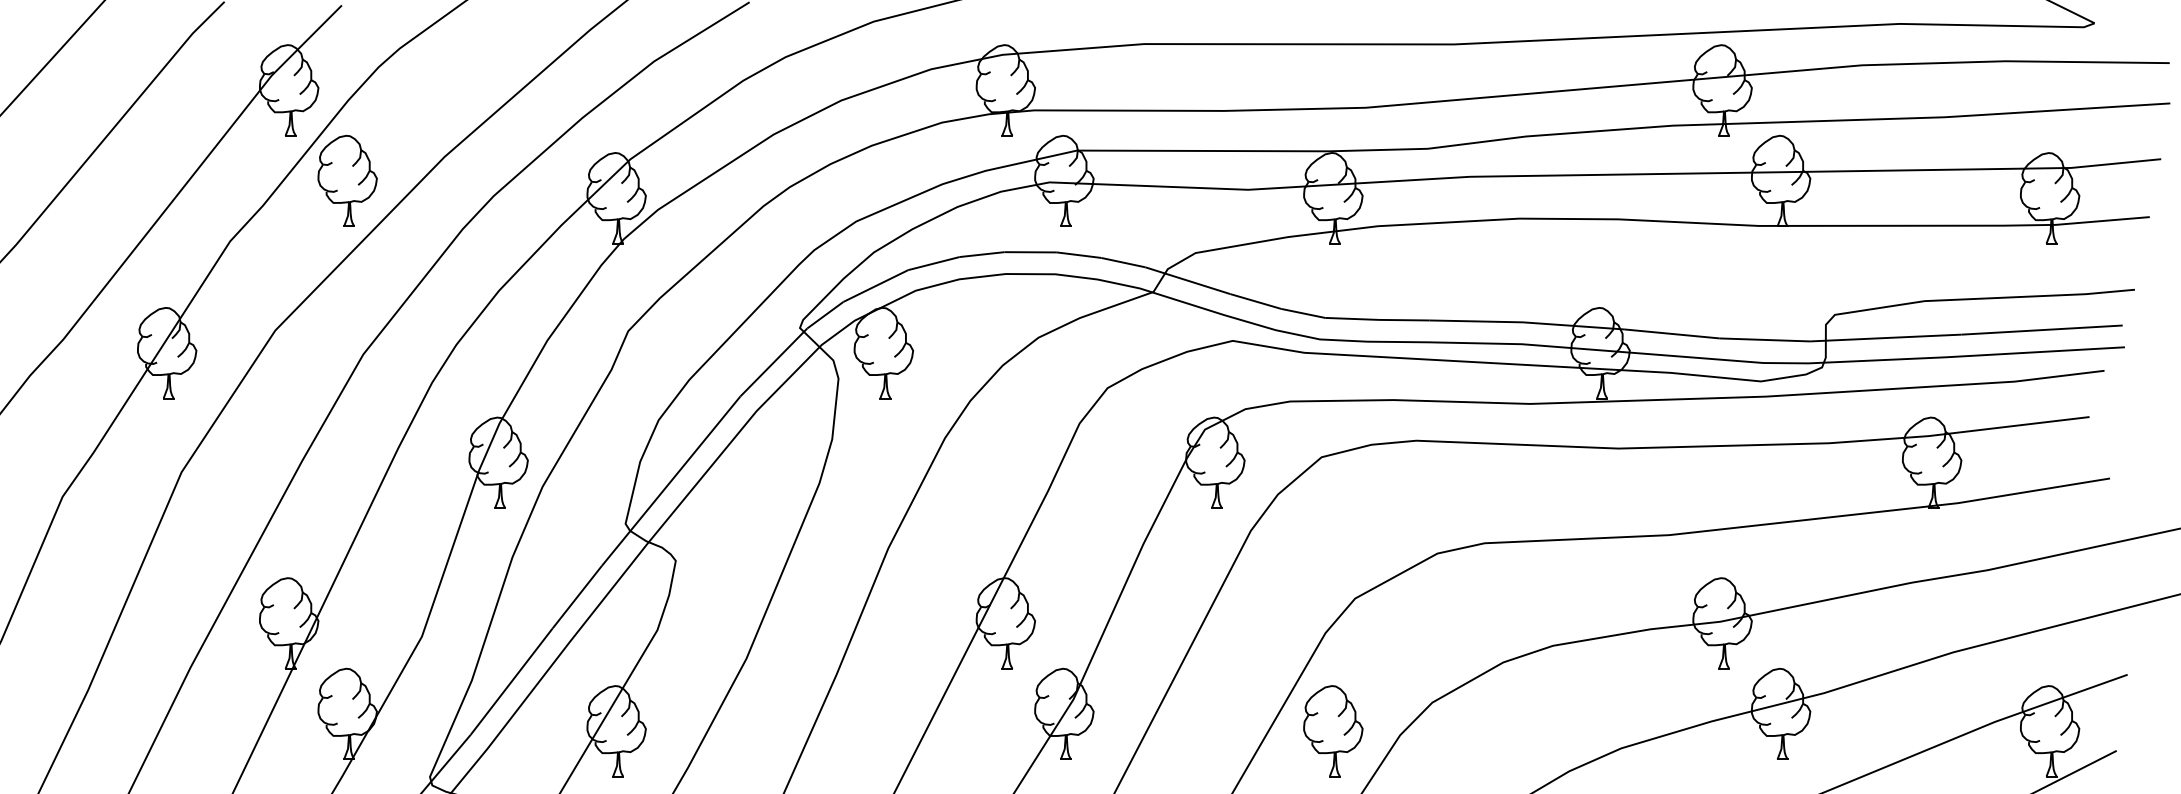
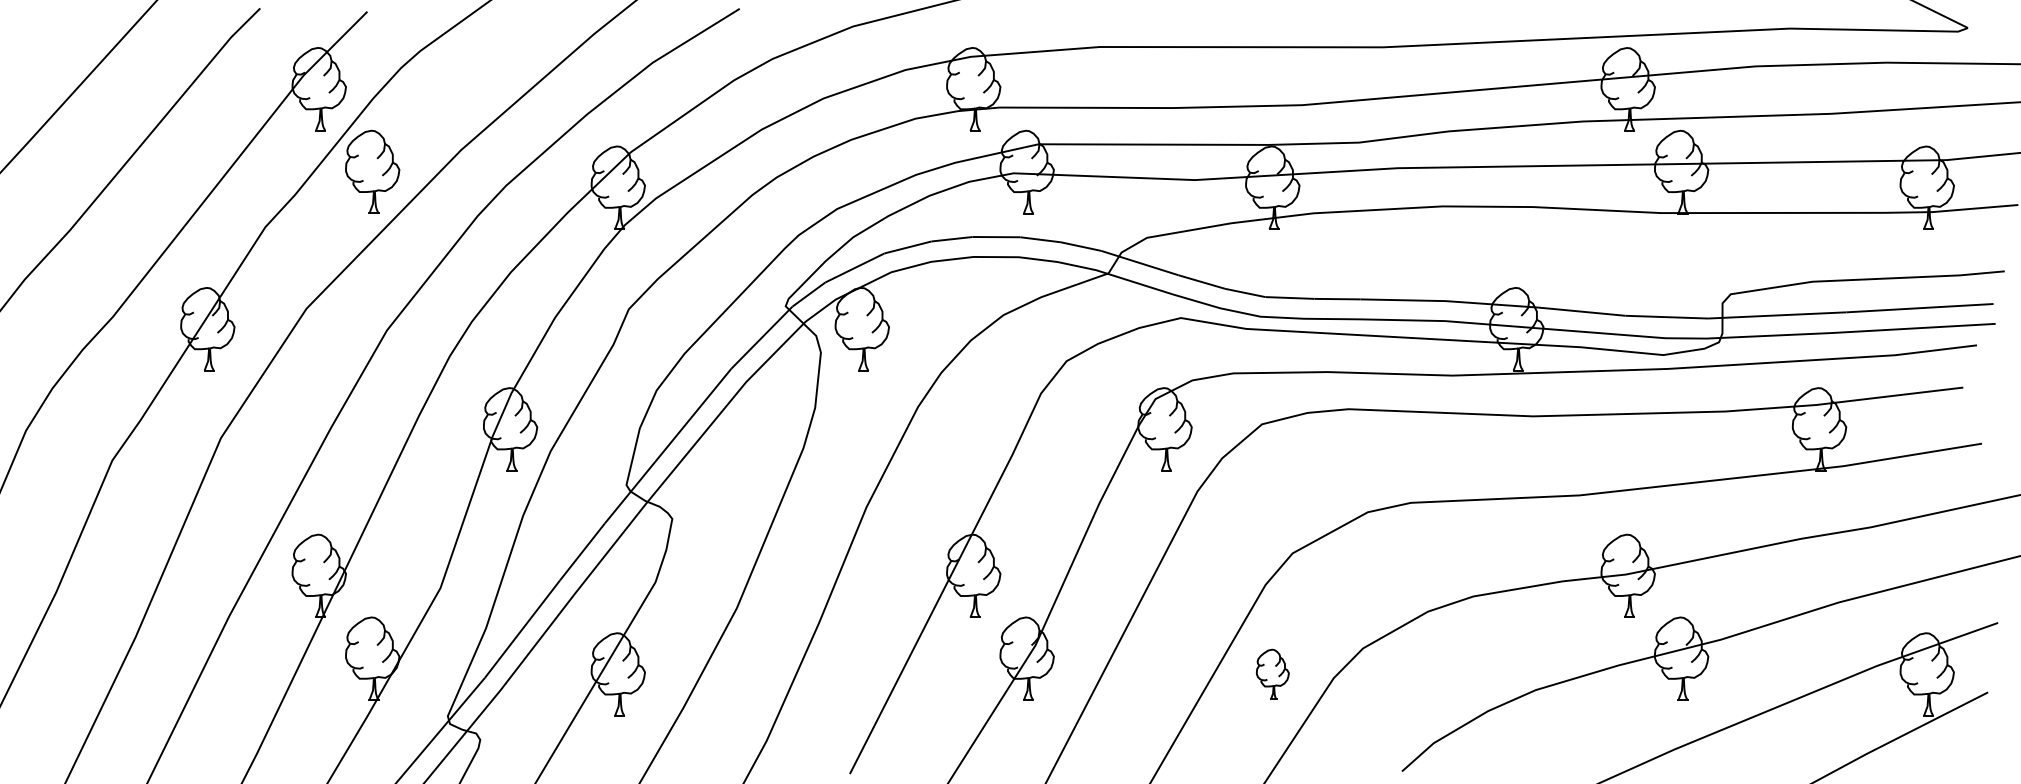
part: (1333, 731) -> (1272, 674), size x0.6

